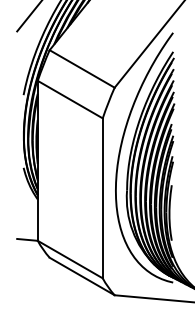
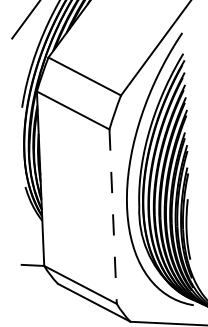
line: (102, 198) -> (112, 216), solid -> dashed

